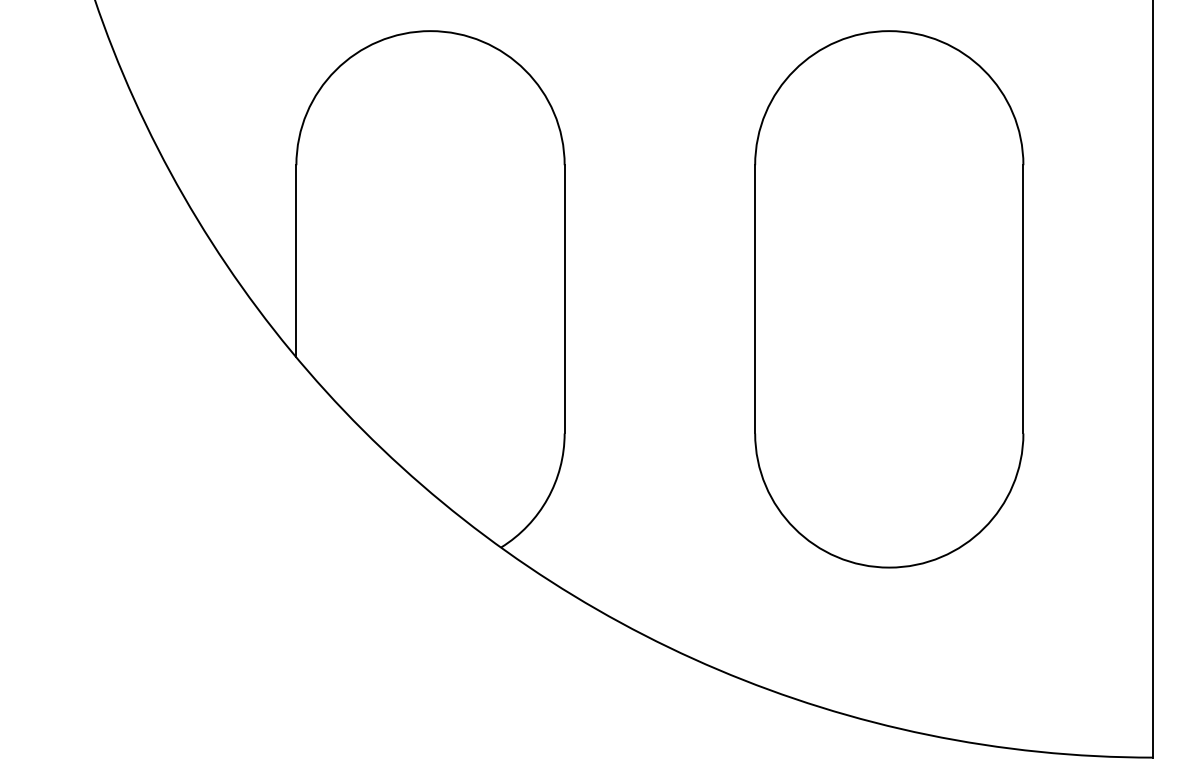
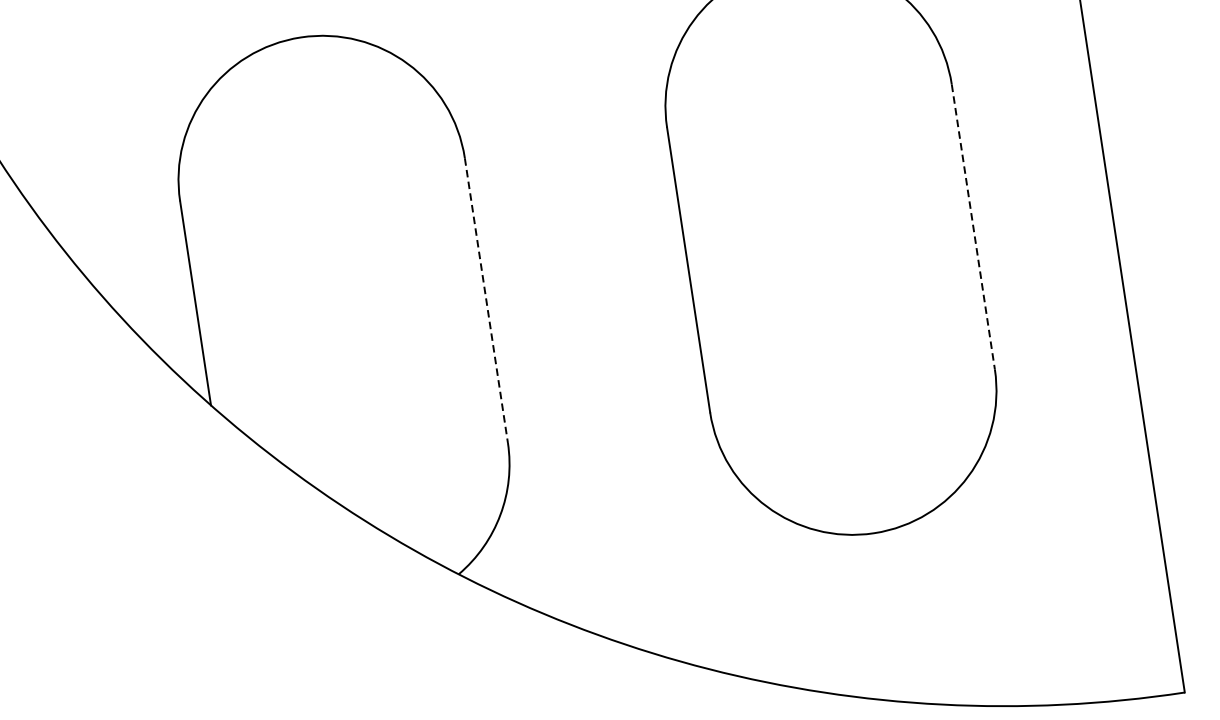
line: (564, 299) -> (486, 300), solid -> dashed
line: (1023, 299) -> (973, 227), solid -> dashed

